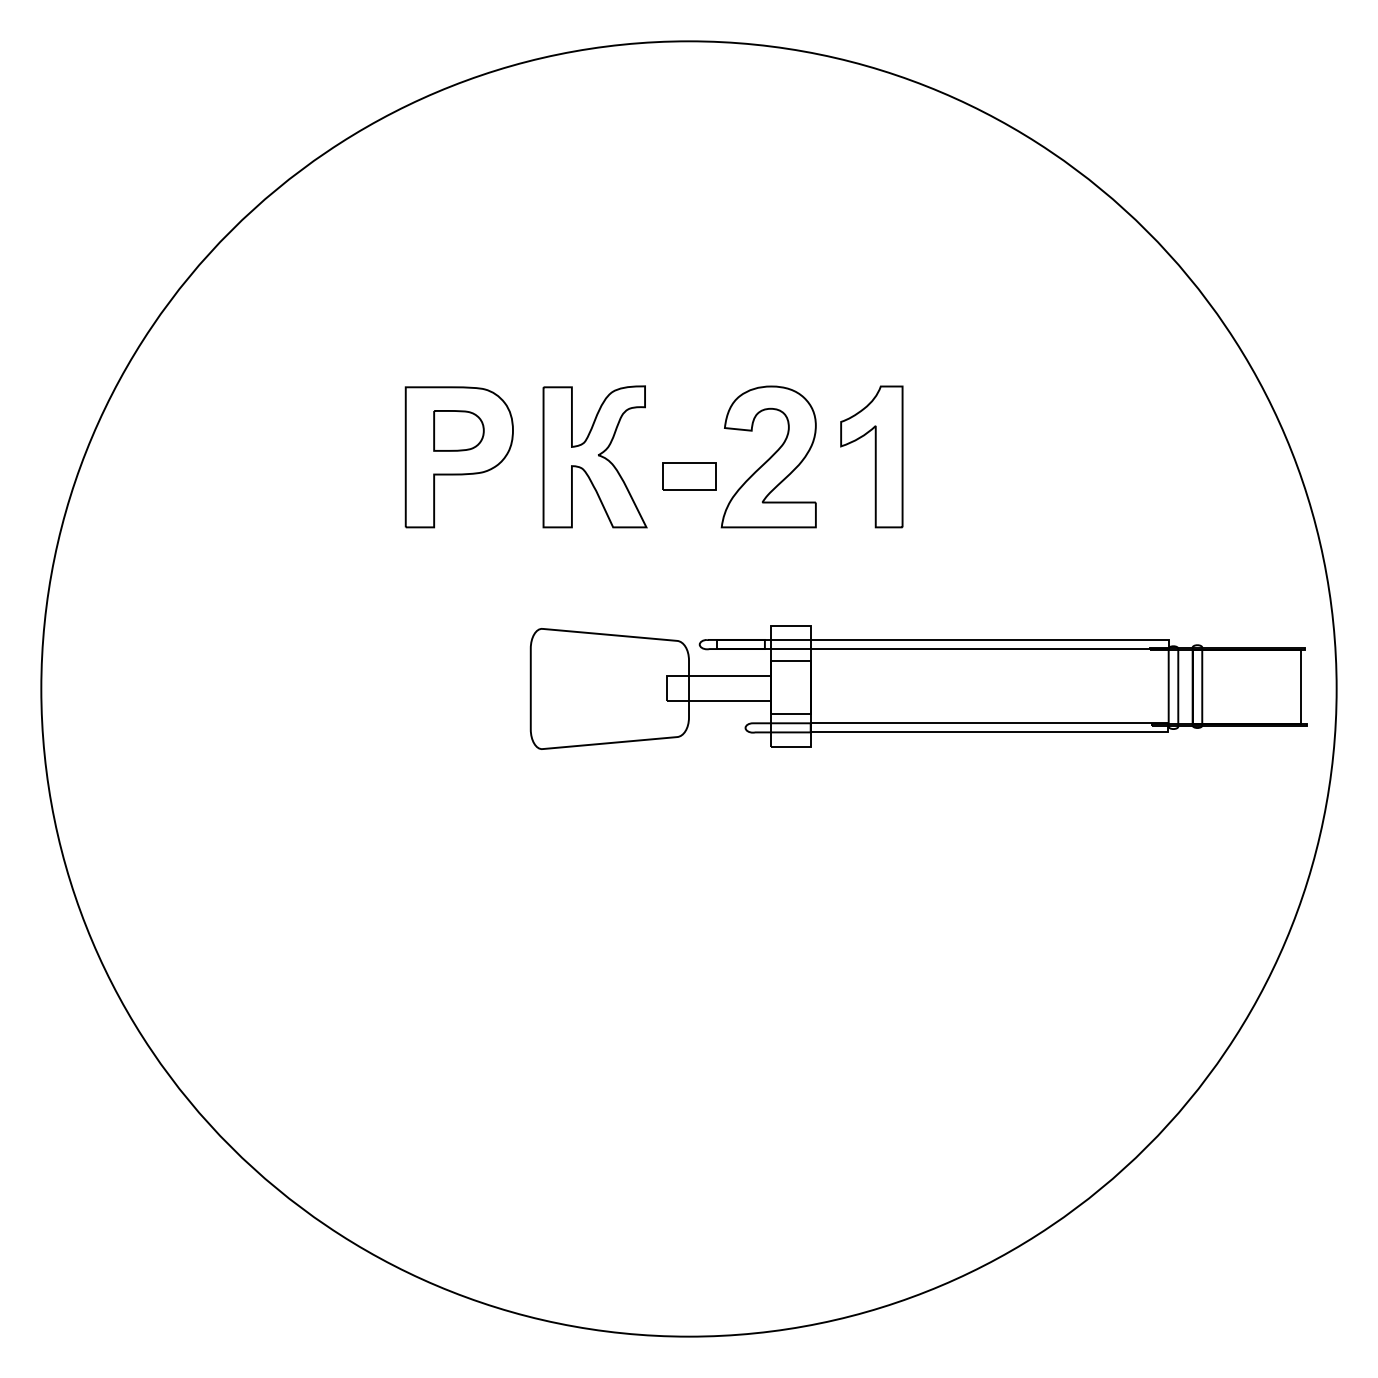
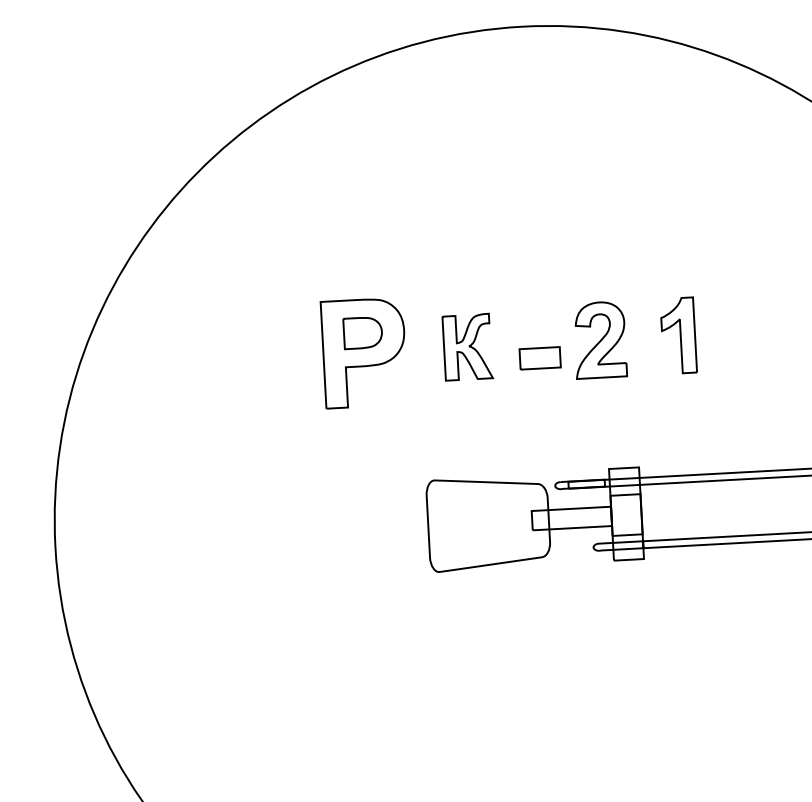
part: (594, 456) -> (467, 346), size x0.6
part: (768, 456) -> (599, 339), size x0.7
part: (871, 456) -> (678, 335), size x0.7

